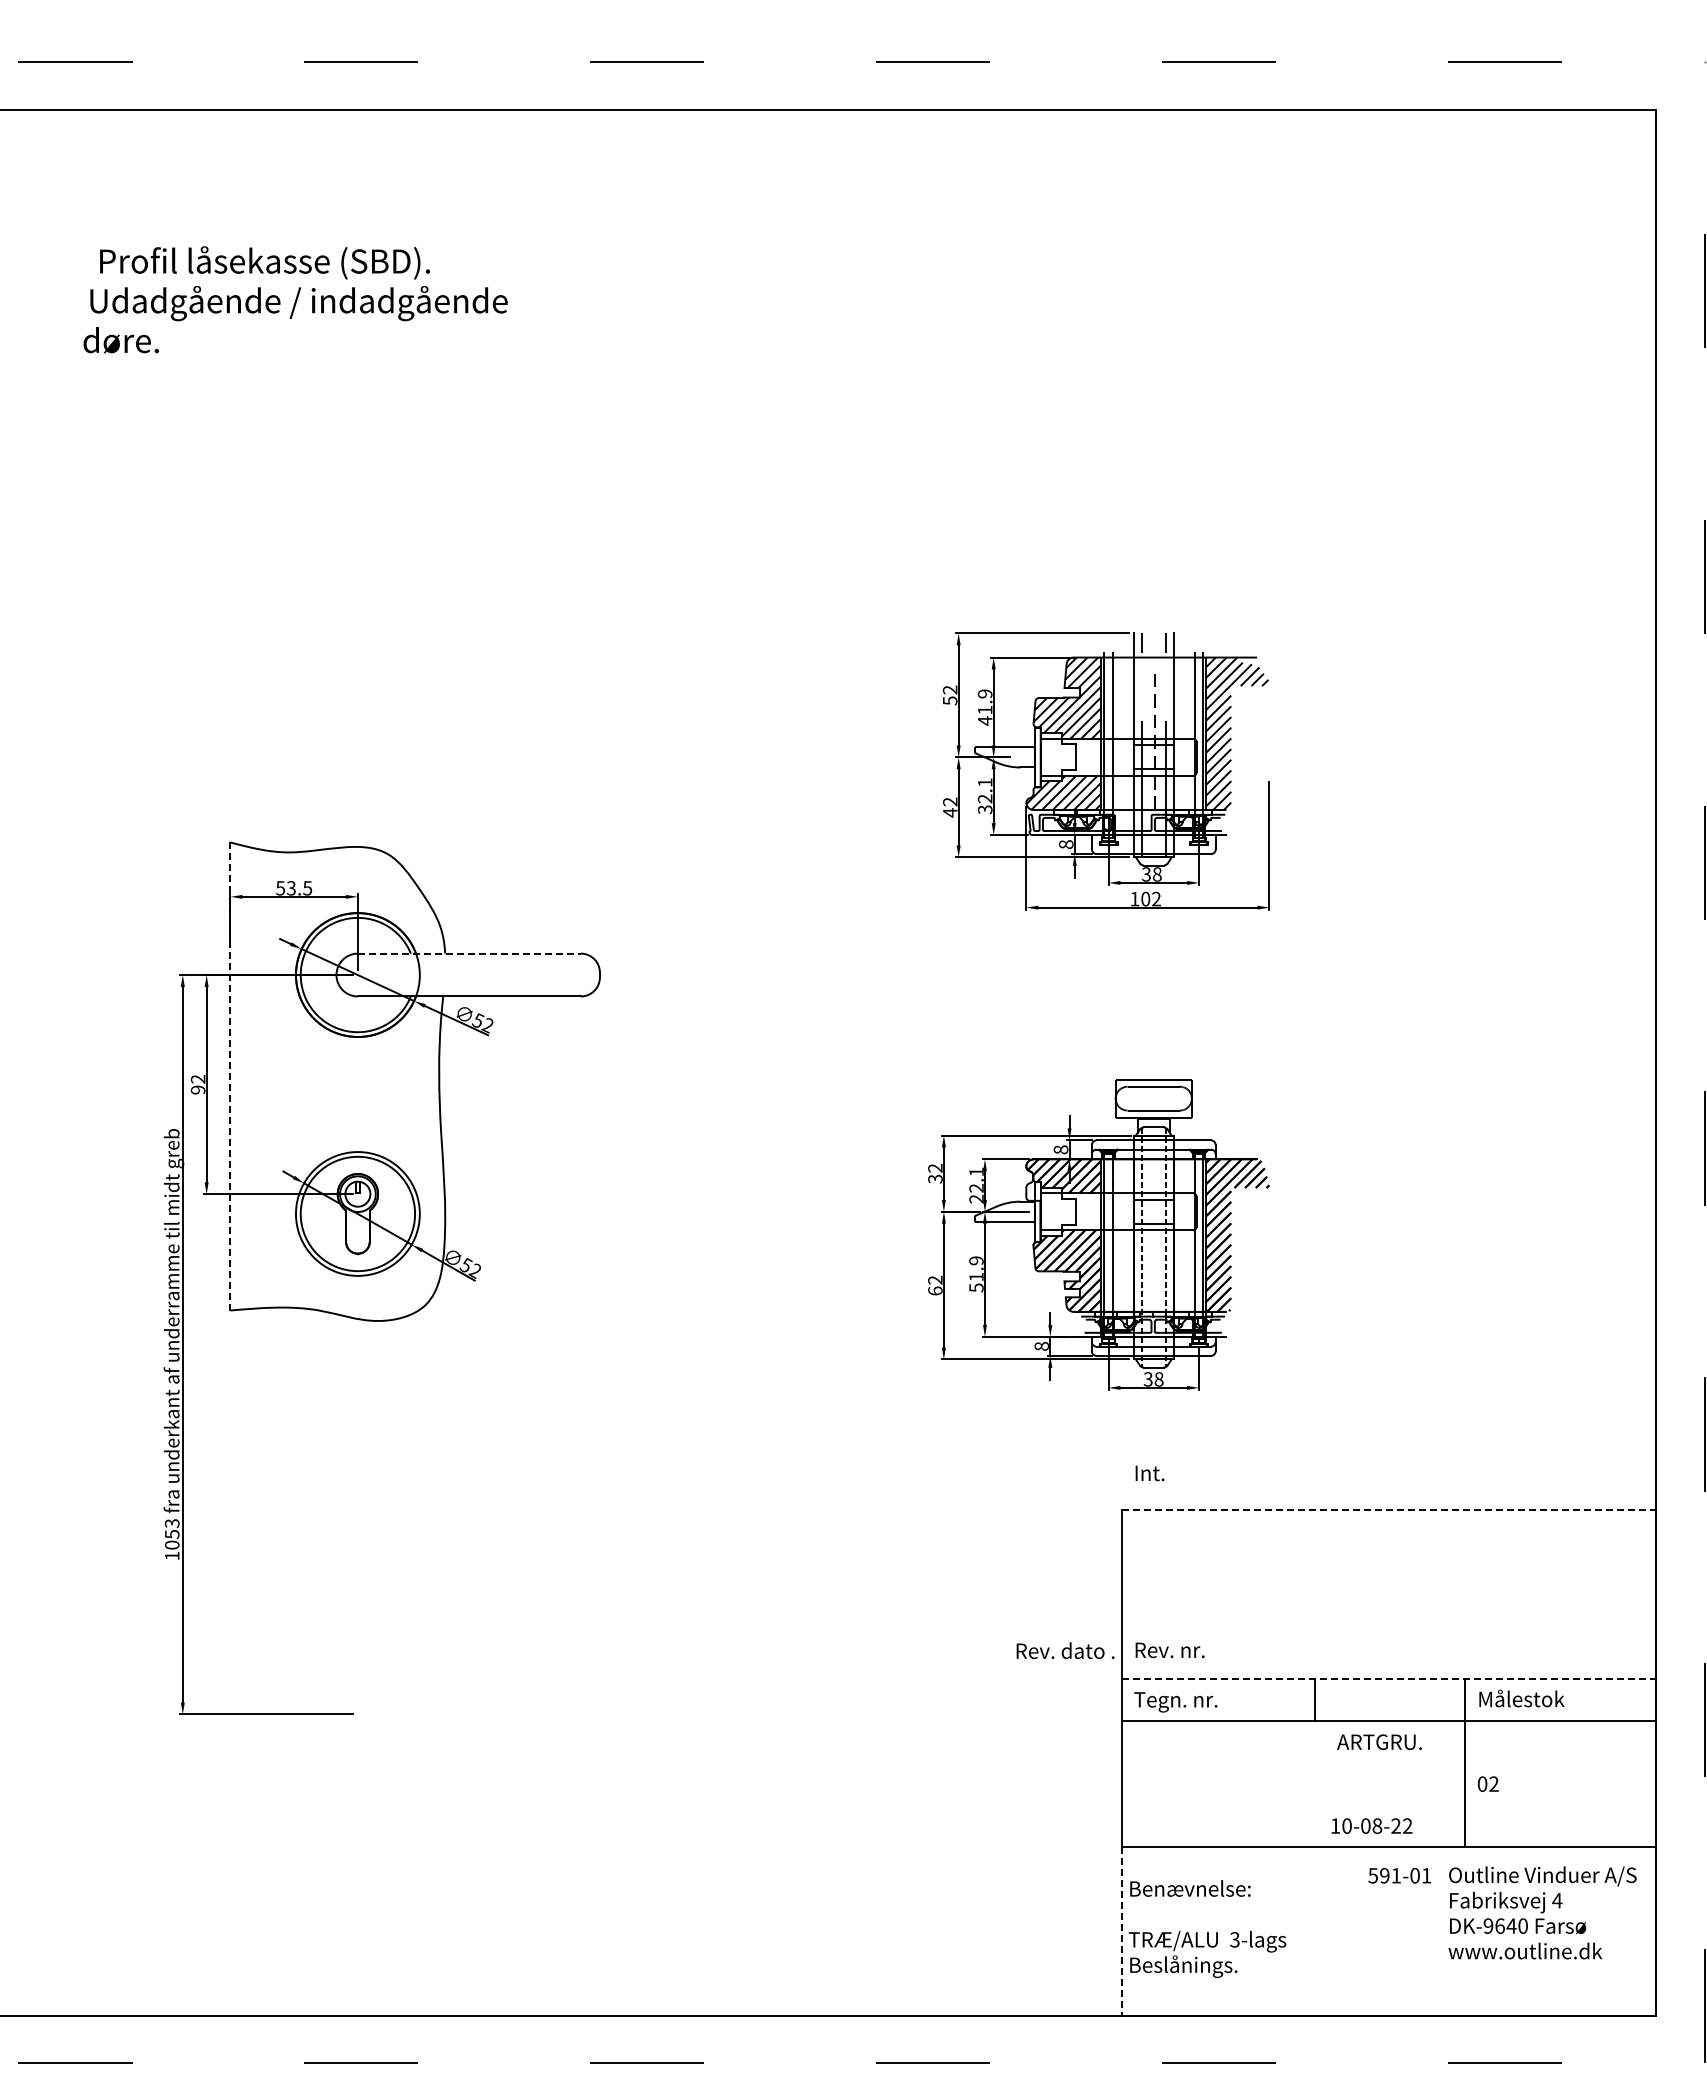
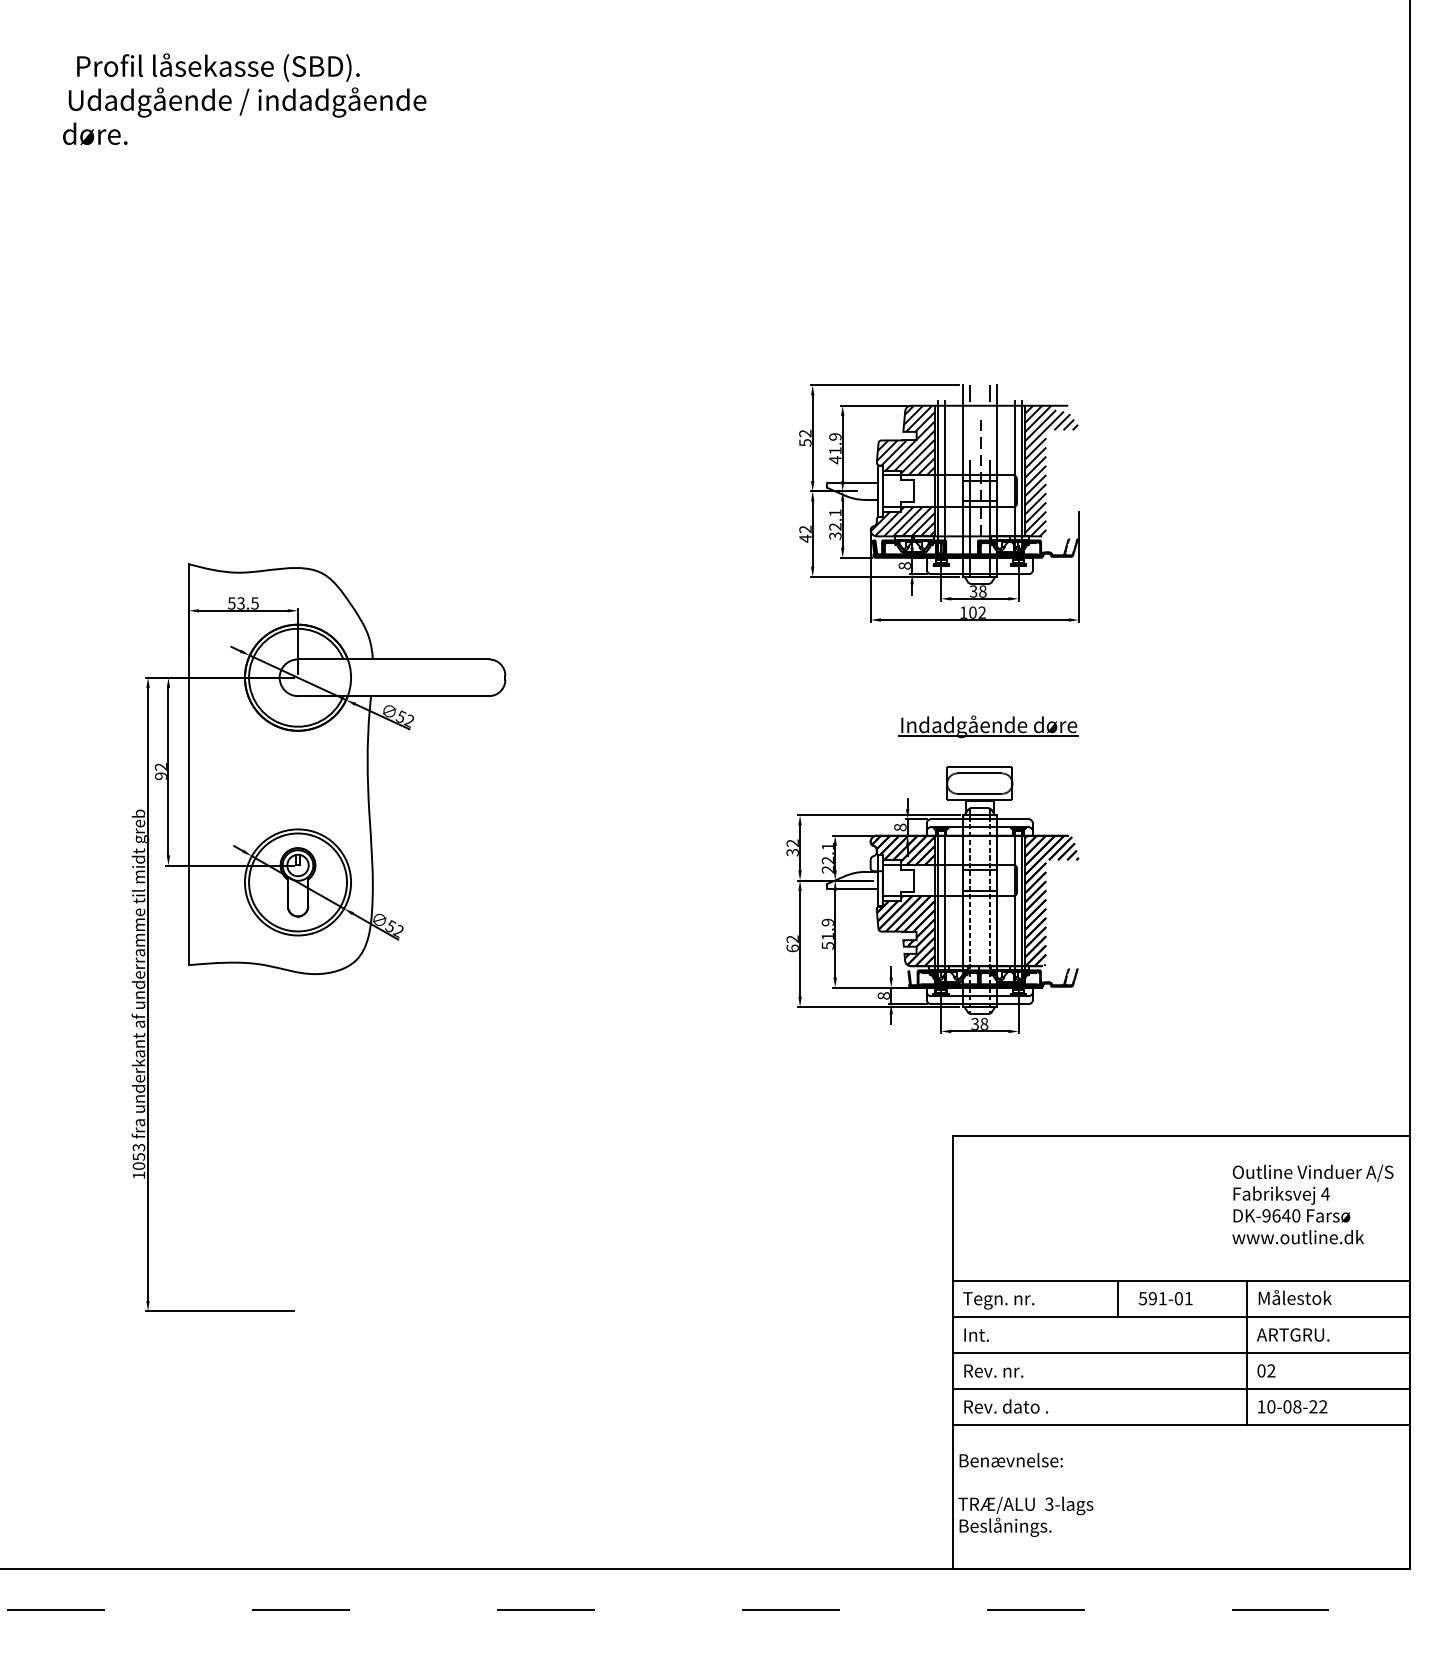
fill: (1148, 823) -> (975, 547), added
line: (469, 953) -> (393, 659), dashed -> solid
part: (1163, 1032) -> (988, 726), added
line: (230, 1077) -> (188, 765), dashed -> solid
fill: (1169, 1325) -> (993, 977), added
text: (1149, 1473) -> (976, 1335), moved
line: (1389, 1510) -> (1181, 1136), dashed -> solid
text: (1065, 1650) -> (1006, 1406), moved
text: (1169, 1650) -> (993, 1371), moved
line: (1389, 1678) -> (1181, 1280), dashed -> solid
text: (1379, 1741) -> (1293, 1334), moved
line: (1388, 1763) -> (1180, 1353), added
line: (1388, 1805) -> (1180, 1389), added
text: (1371, 1825) -> (1292, 1406), moved
text: (1399, 1875) -> (1165, 1298), moved
text: (1542, 1912) -> (1312, 1204), moved
line: (1122, 1931) -> (953, 1497), dashed -> solid

